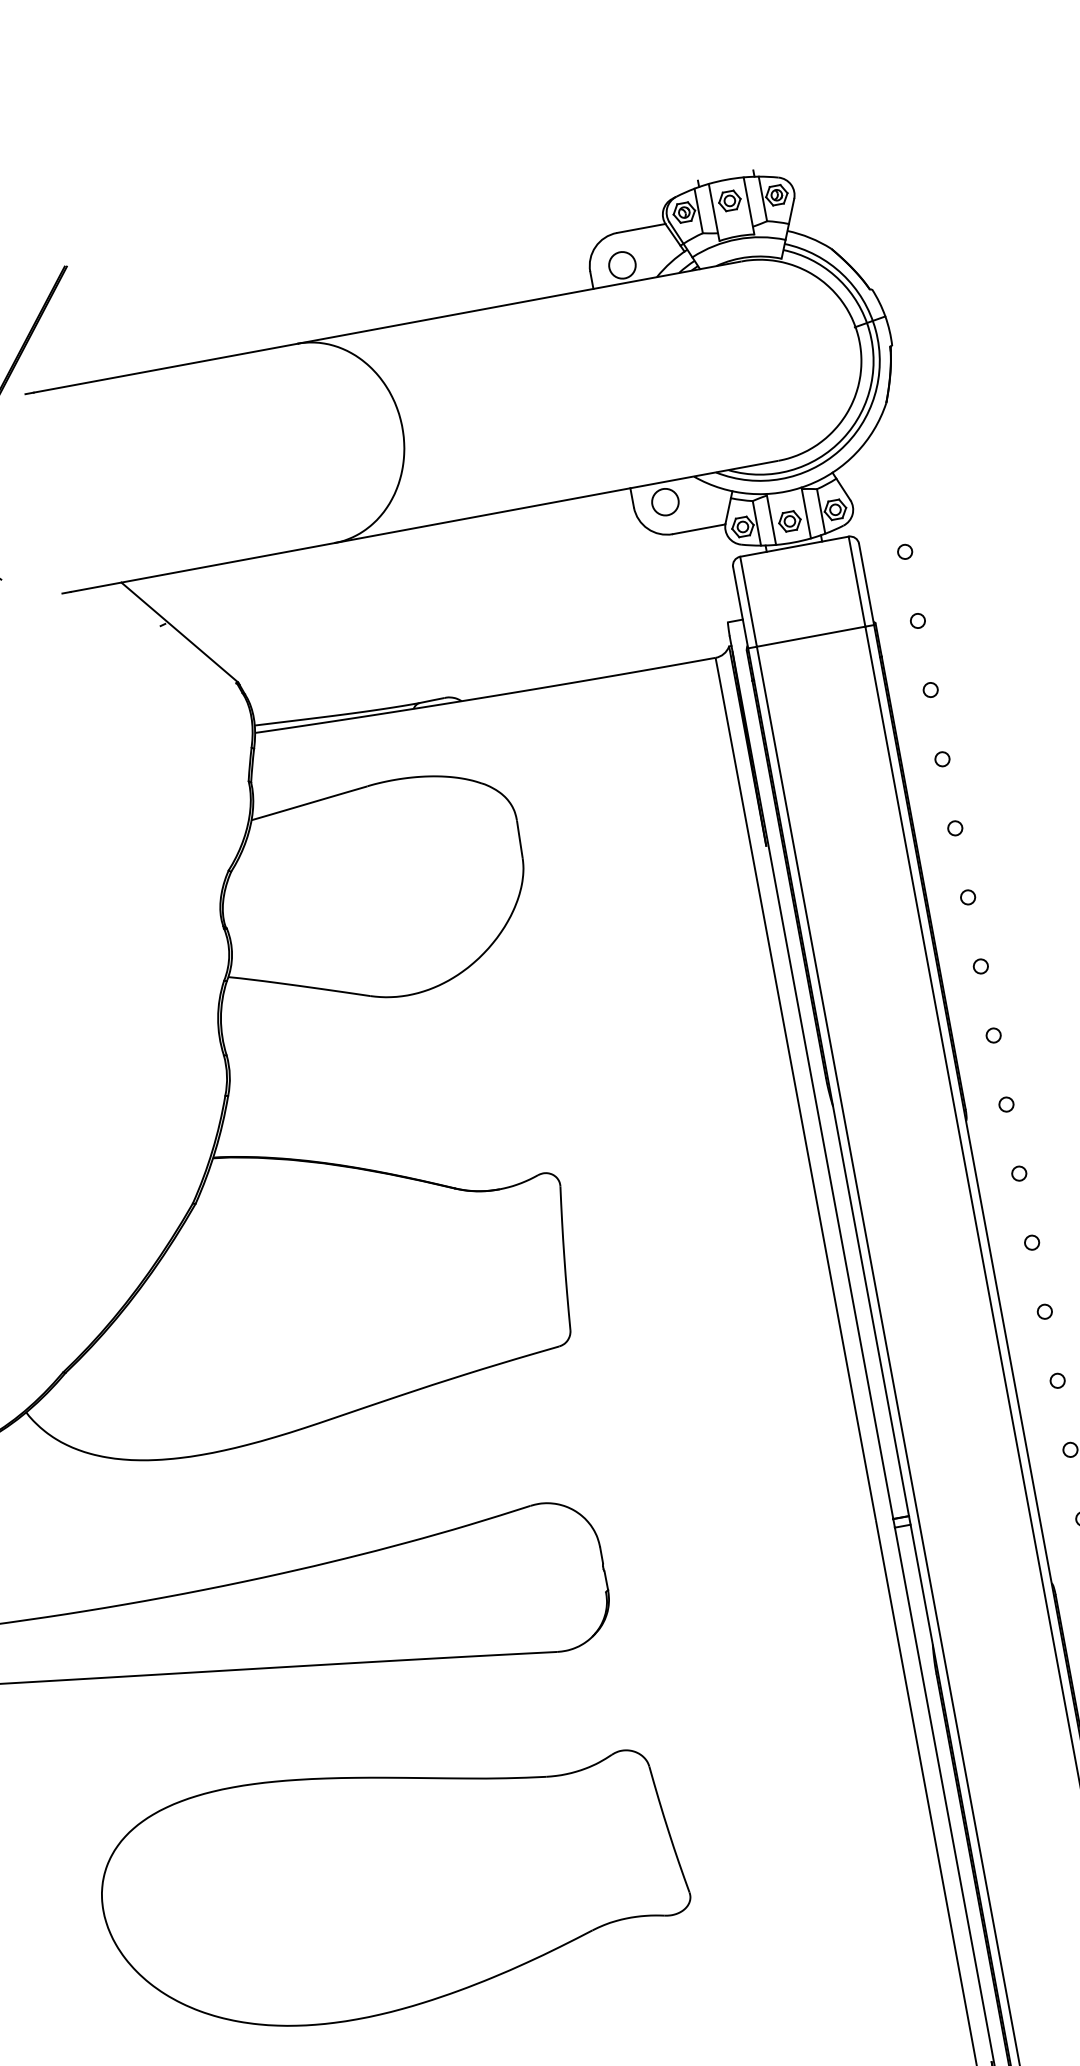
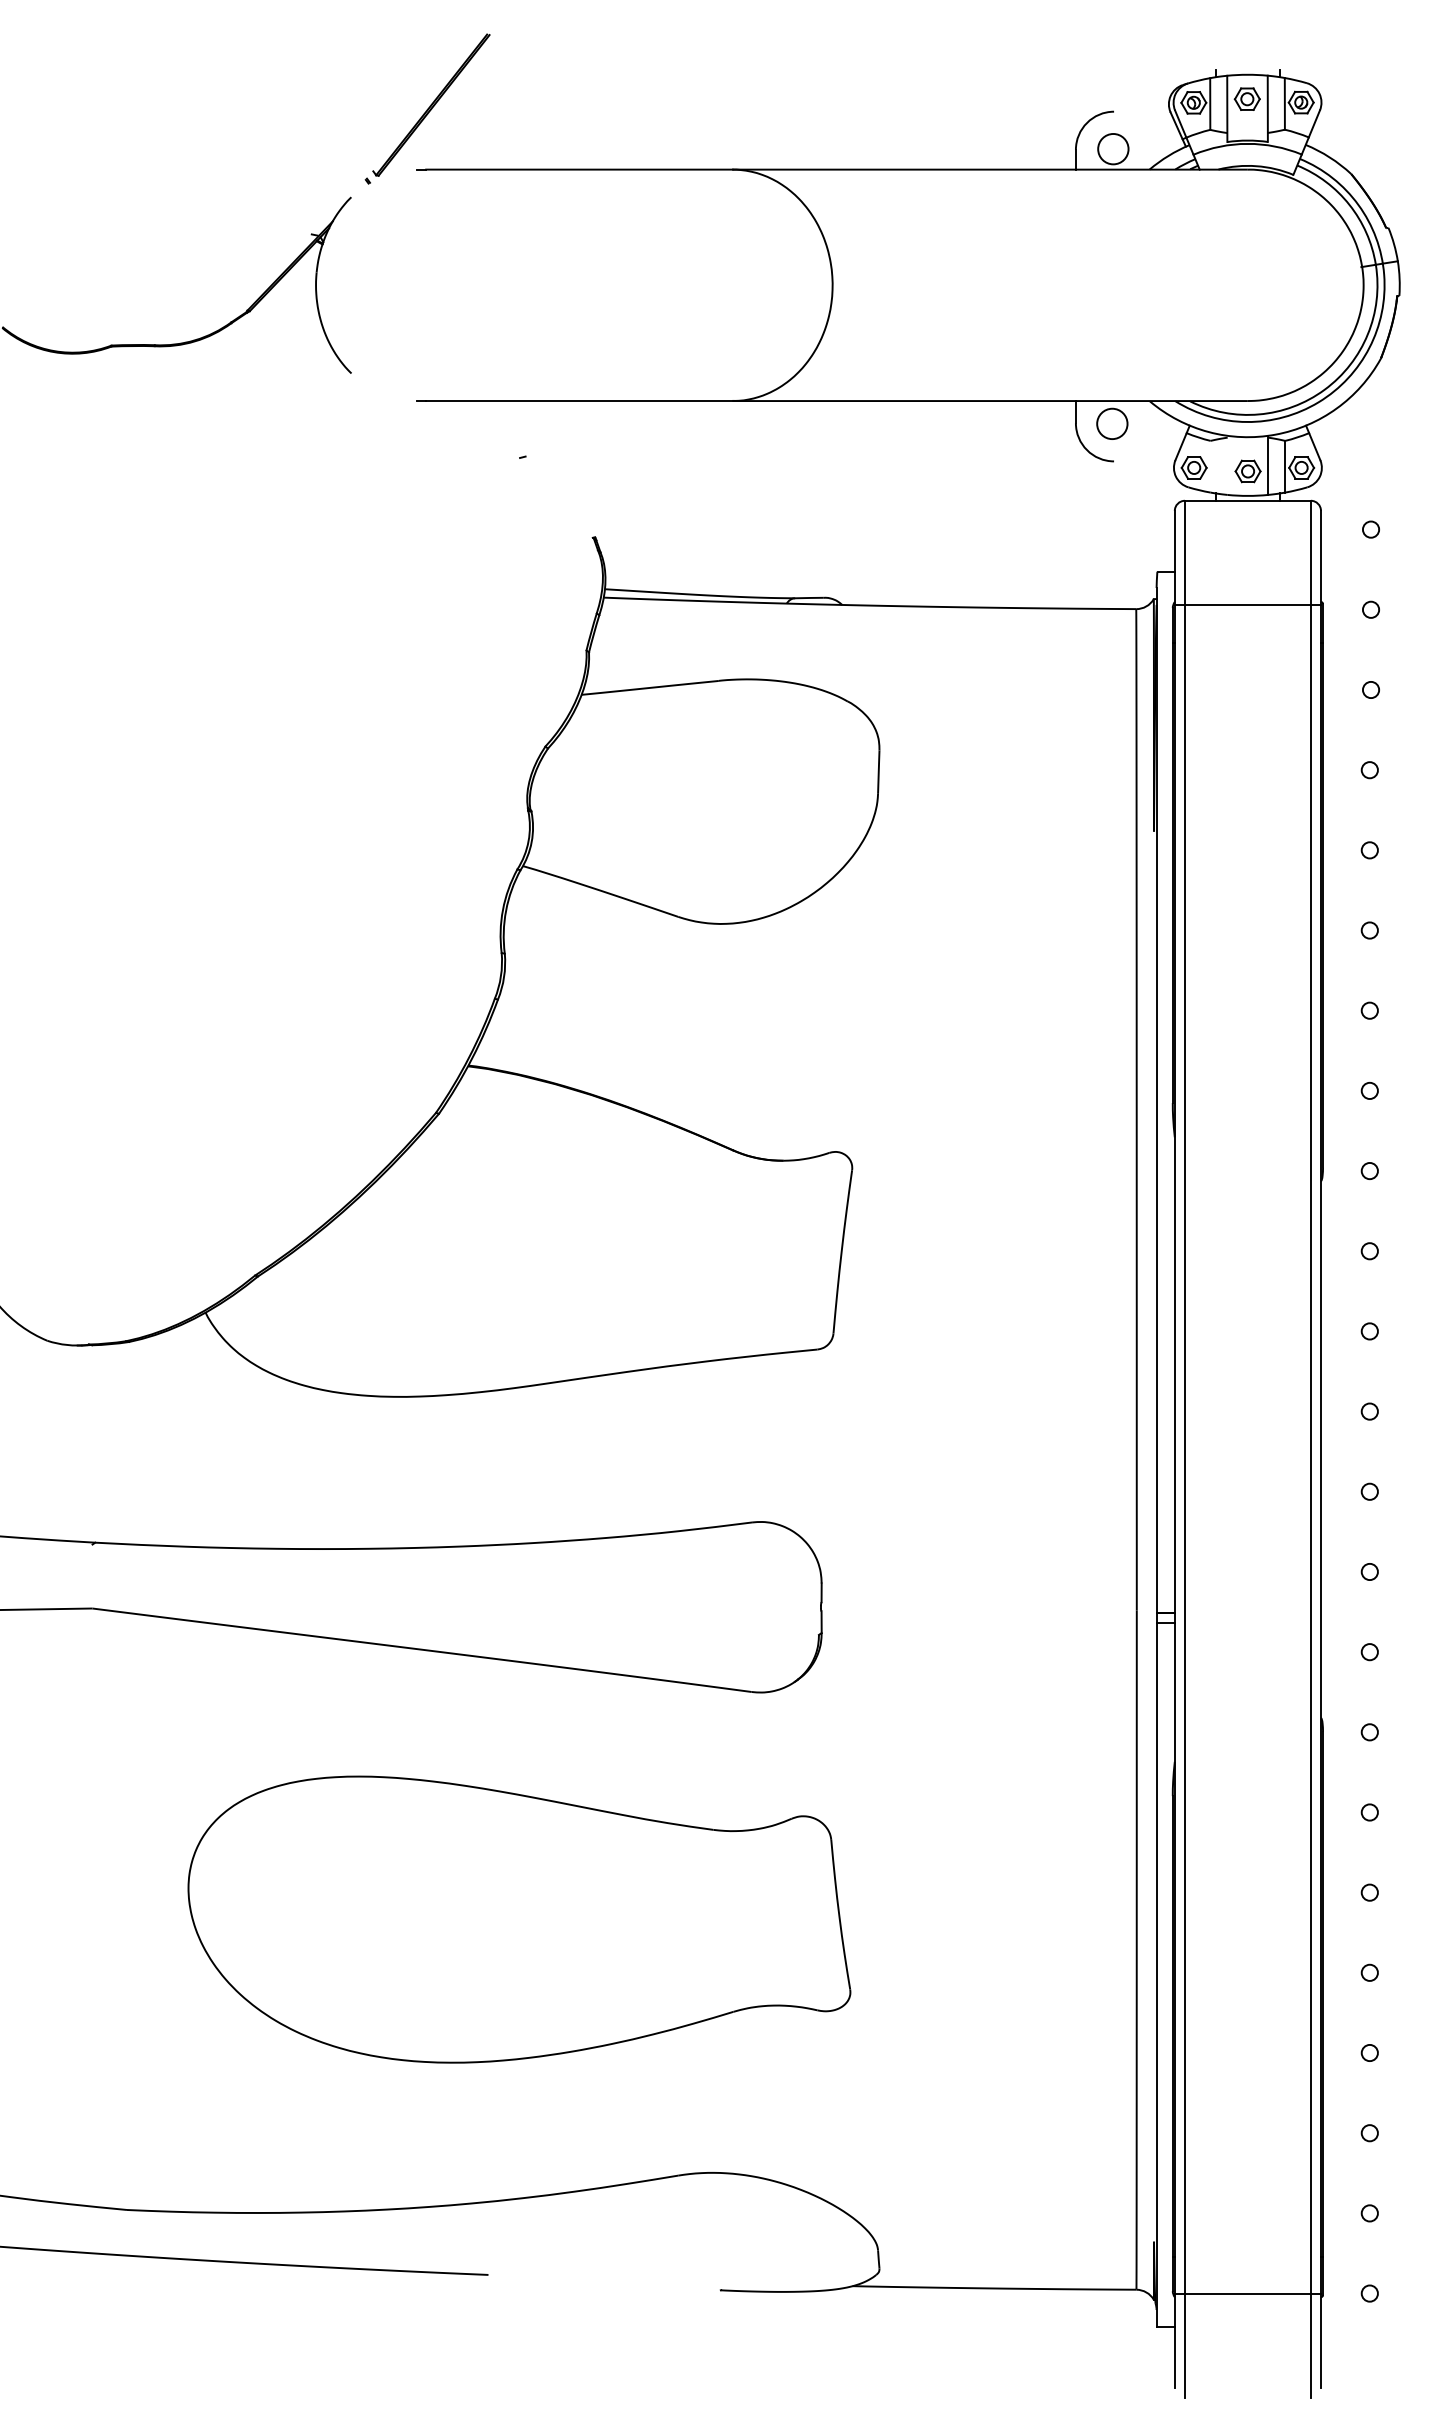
line: (641, 228) -> (1142, 111), removed
line: (771, 518) -> (1227, 464), removed
line: (756, 523) -> (1210, 466), removed
line: (699, 529) -> (1144, 461), removed
line: (180, 632) -> (540, 469), removed

